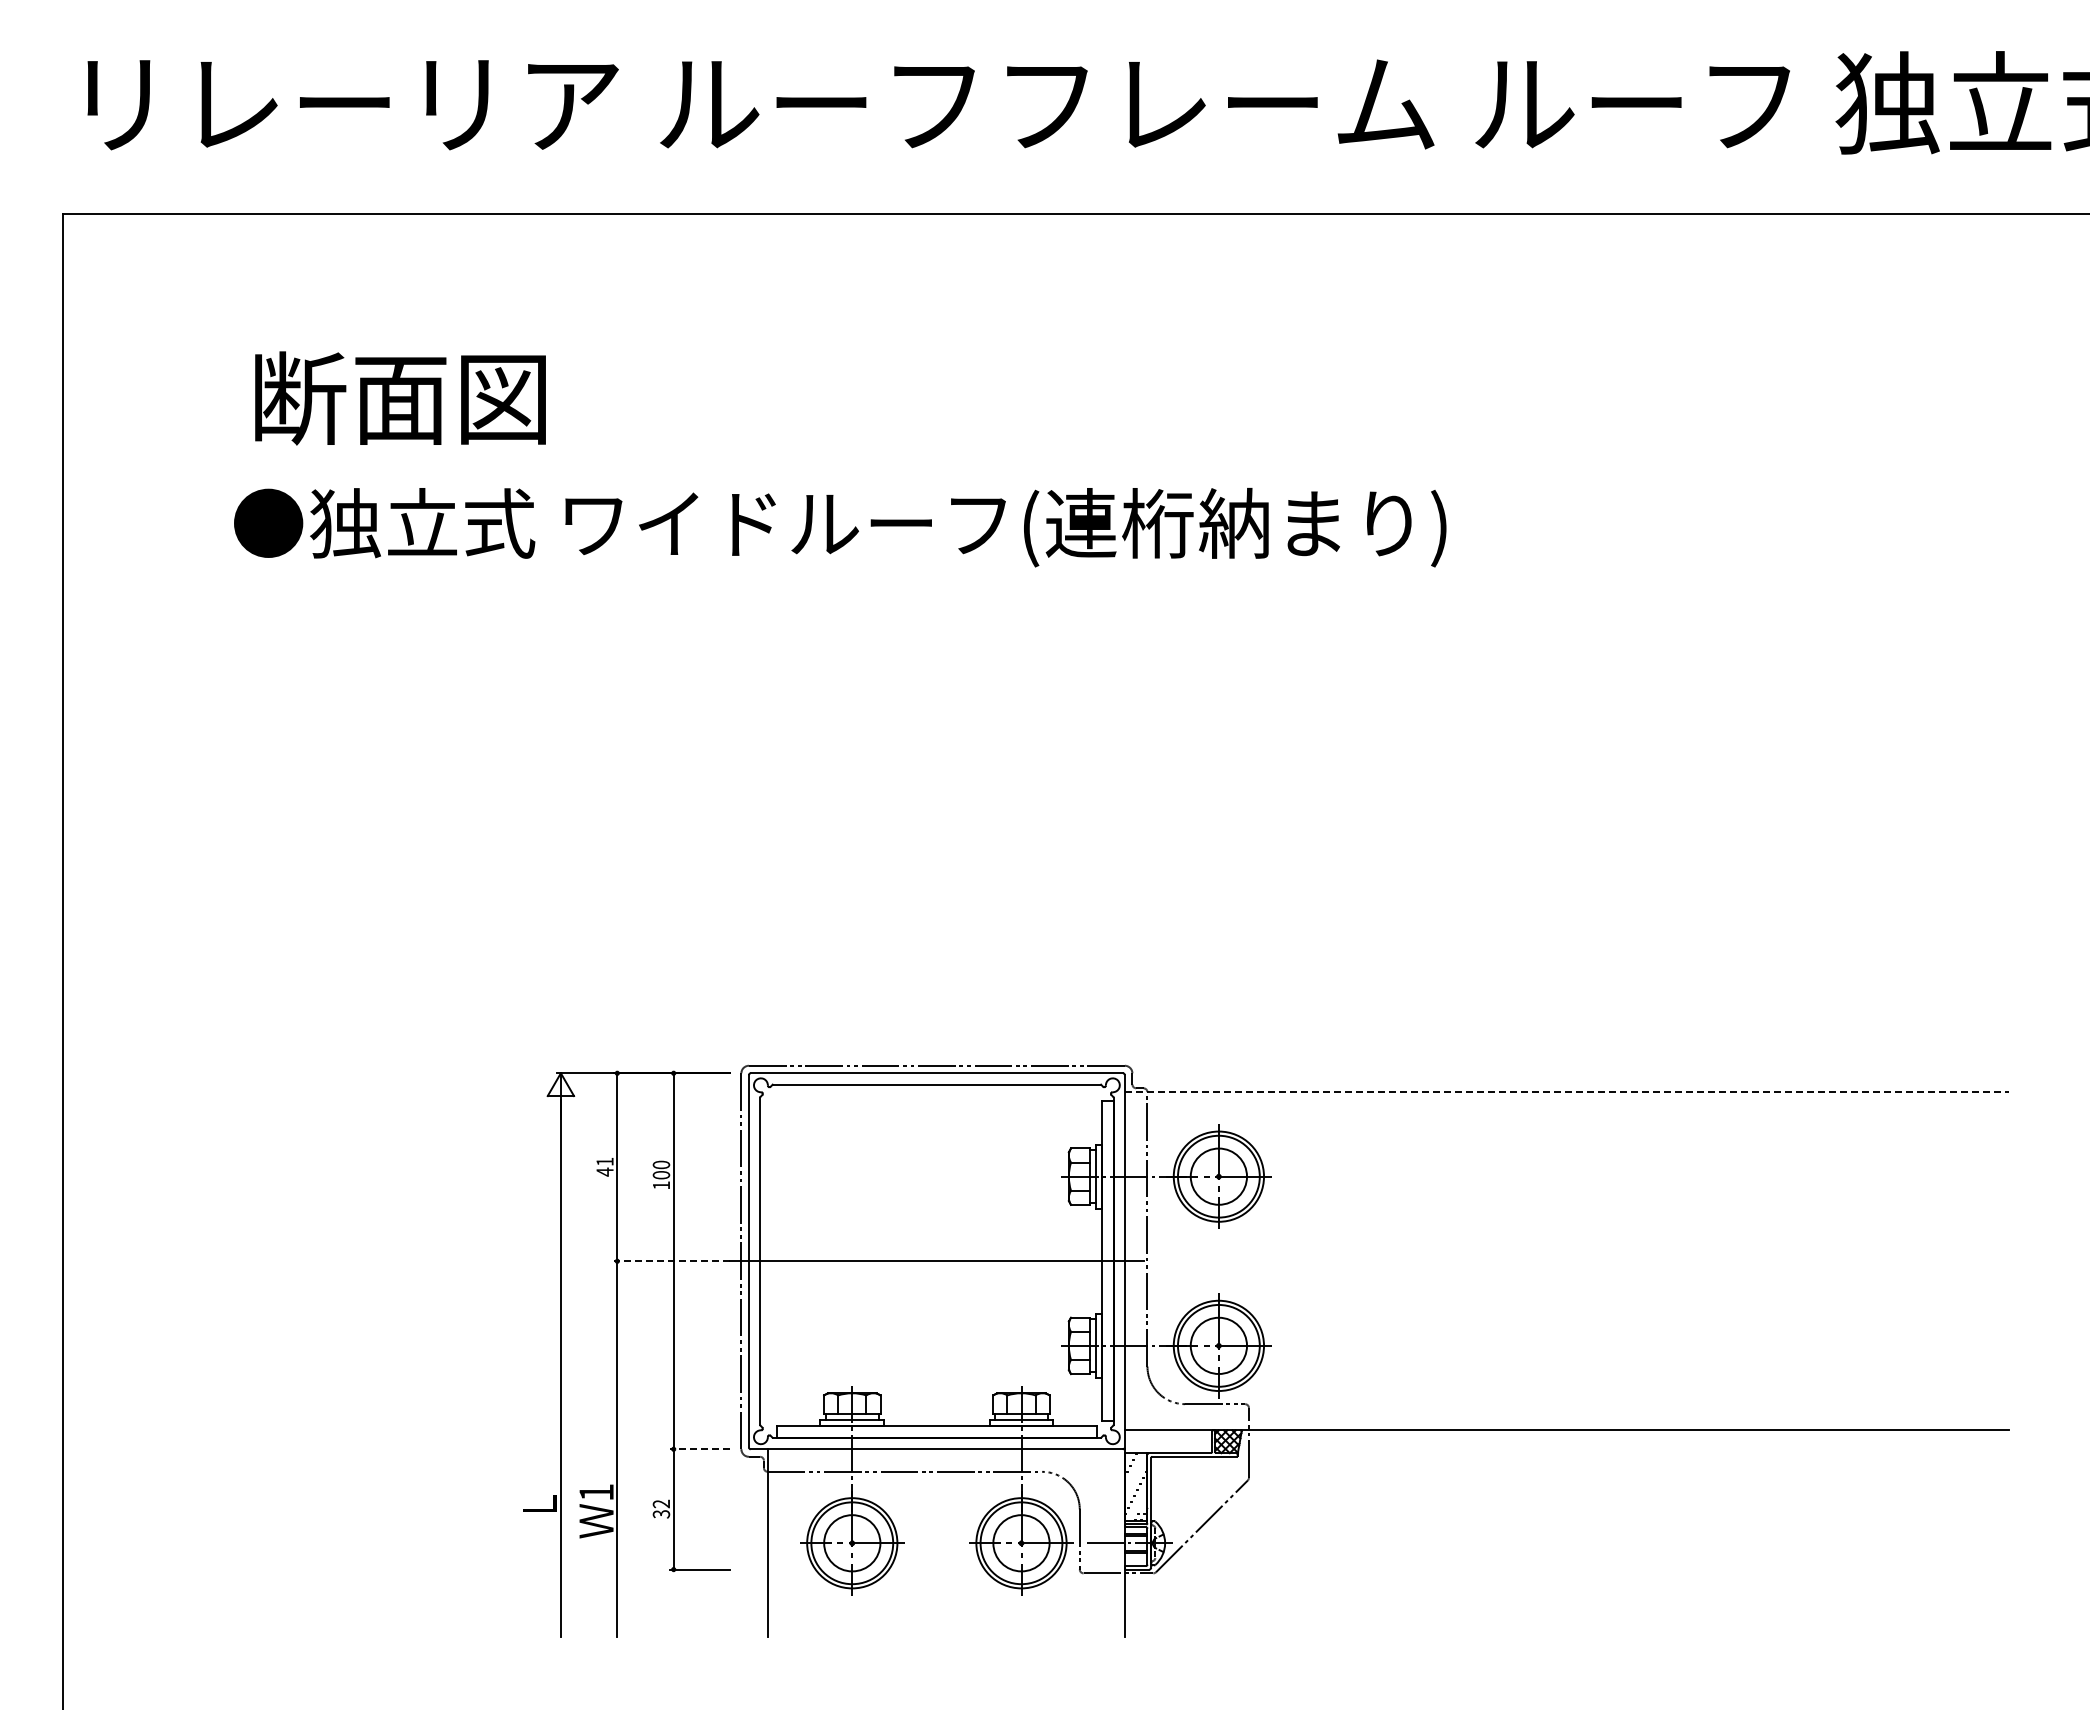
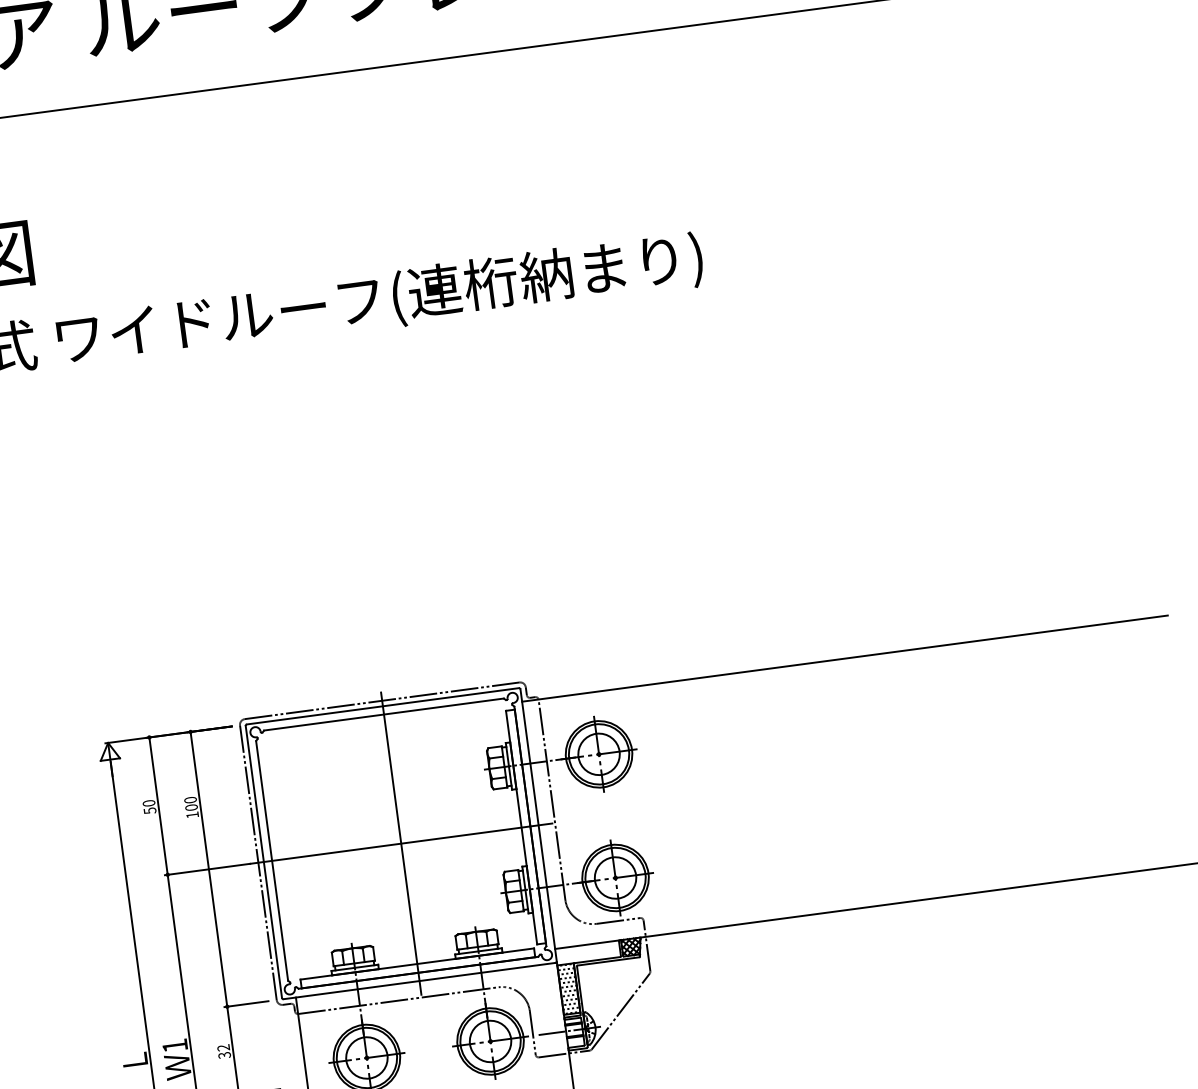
line: (1566, 1092) -> (844, 658), dashed -> solid
text: (604, 1166) -> (149, 806), 41 -> 50
line: (671, 1261) -> (207, 869), dashed -> solid
line: (936, 1261) -> (400, 843), added
line: (699, 1449) -> (246, 1004), dashed -> solid

